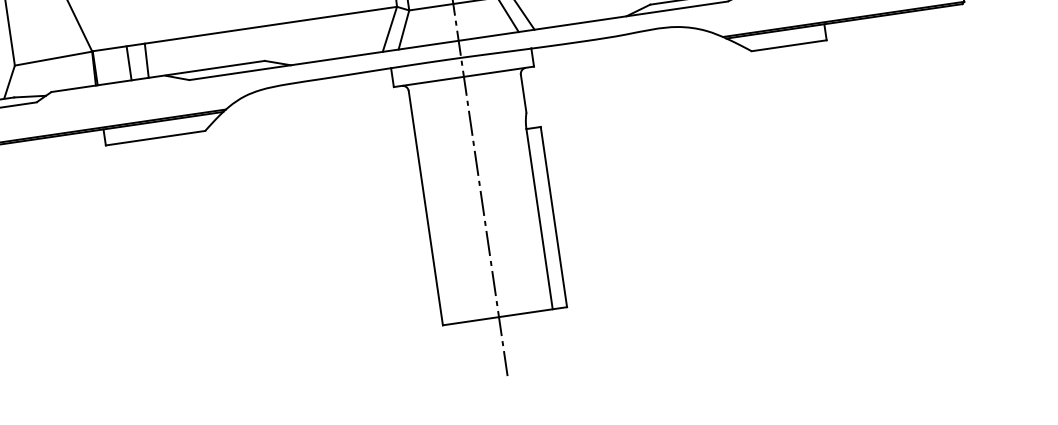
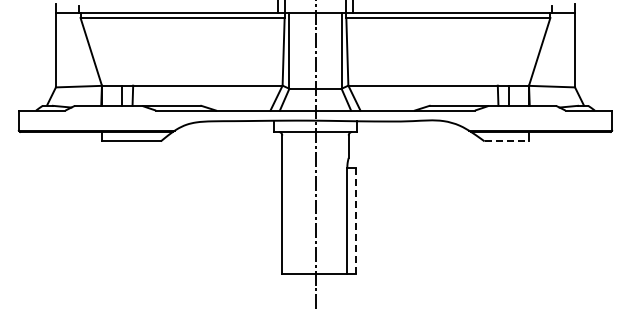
line: (790, 45) -> (507, 141), solid -> dashed
line: (553, 216) -> (355, 220), solid -> dashed

